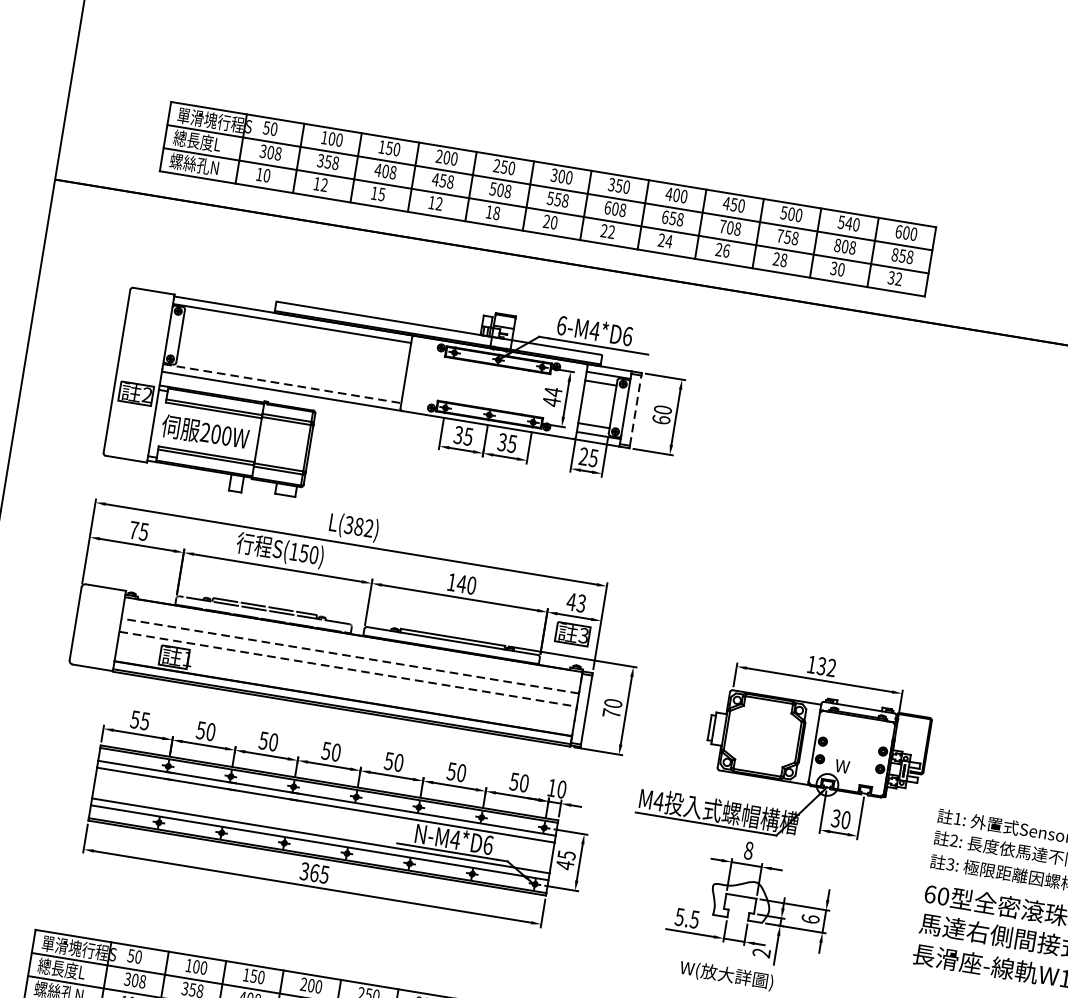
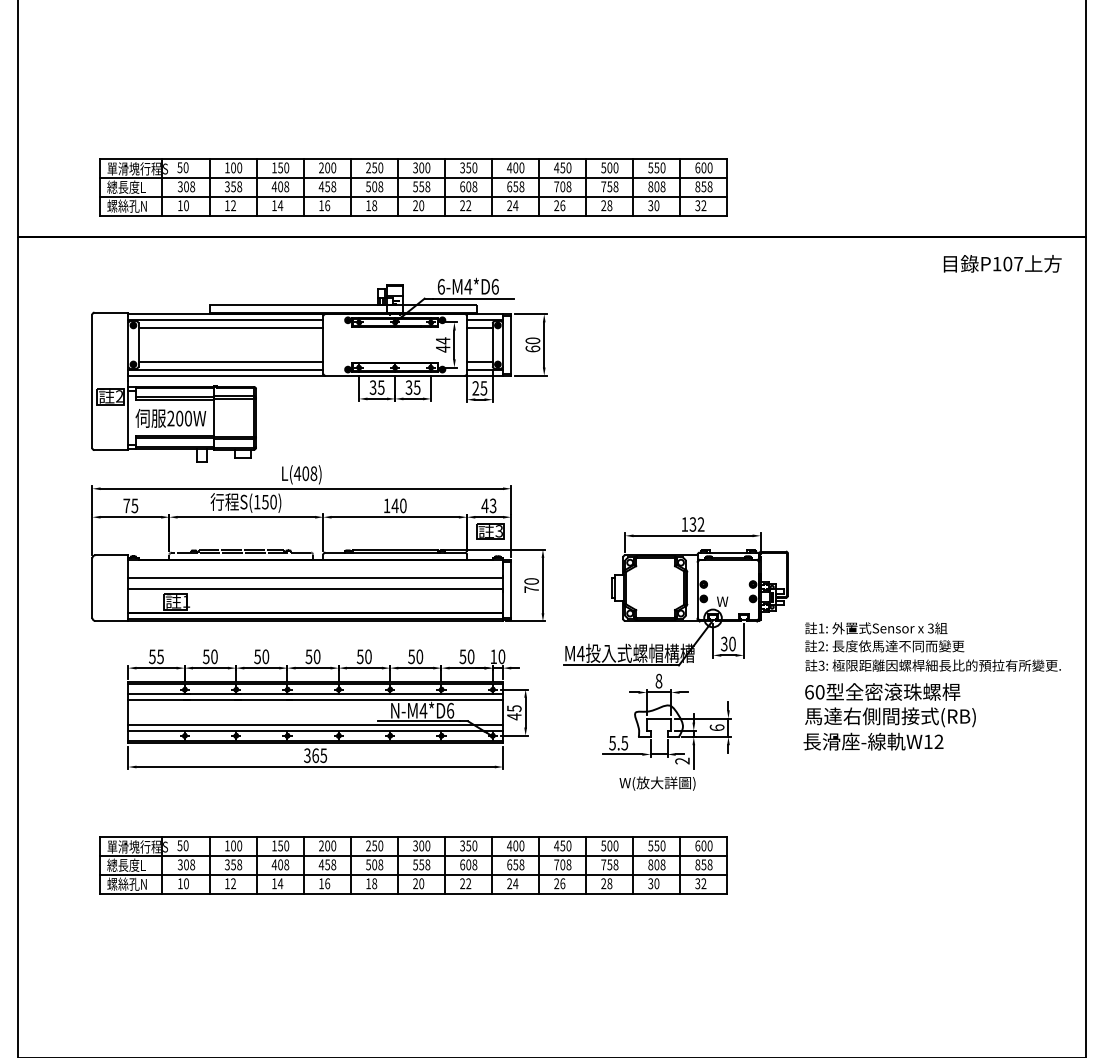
text: (381, 194) -> (280, 205), 15 -> 14
text: (439, 203) -> (327, 205), 12 -> 16
text: (848, 223) -> (656, 167), 540 -> 550
line: (296, 333) -> (230, 327), added
line: (289, 375) -> (230, 362), added
line: (281, 383) -> (225, 369), dashed -> solid
line: (636, 410) -> (511, 344), dashed -> solid
text: (358, 526) -> (305, 473), L(382) -> L(408)
line: (350, 655) -> (315, 577), dashed -> solid
line: (349, 669) -> (316, 588), dashed -> solid

